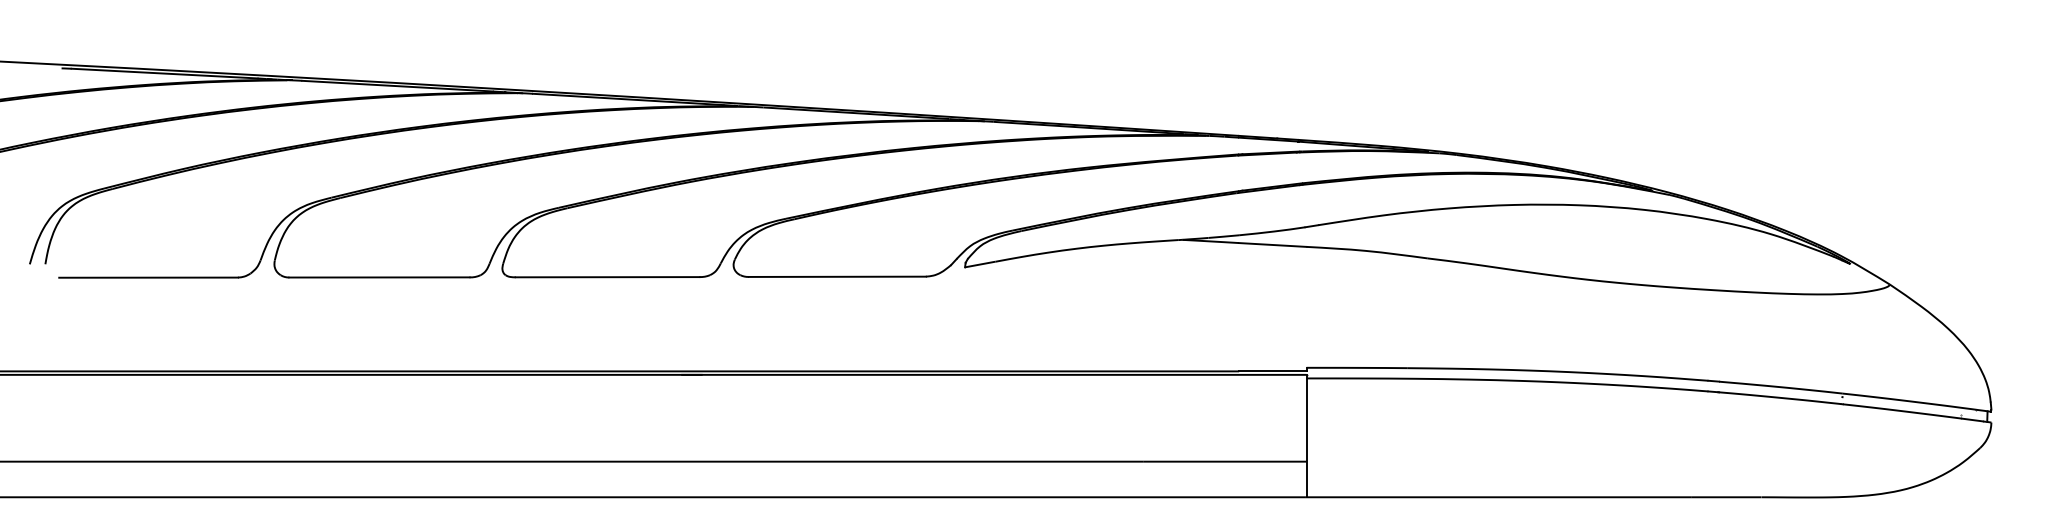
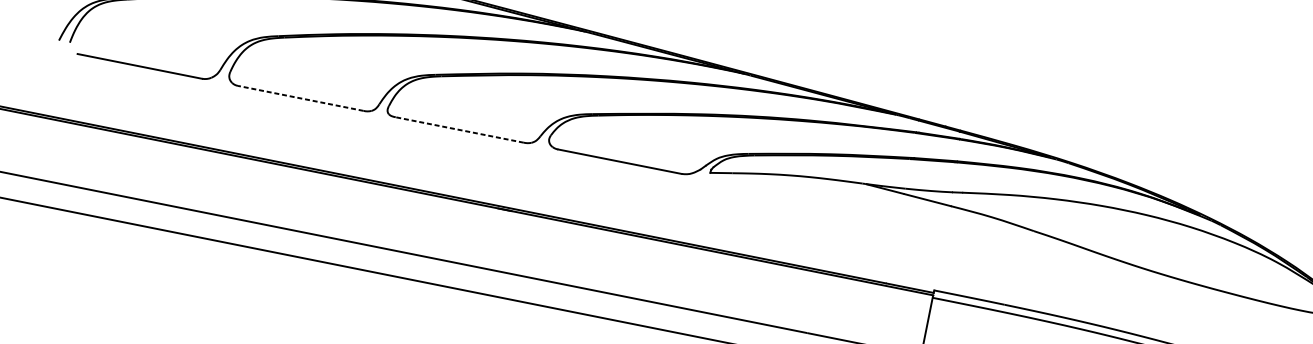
line: (378, 277) -> (300, 98), solid -> dashed
line: (607, 277) -> (459, 130), solid -> dashed

